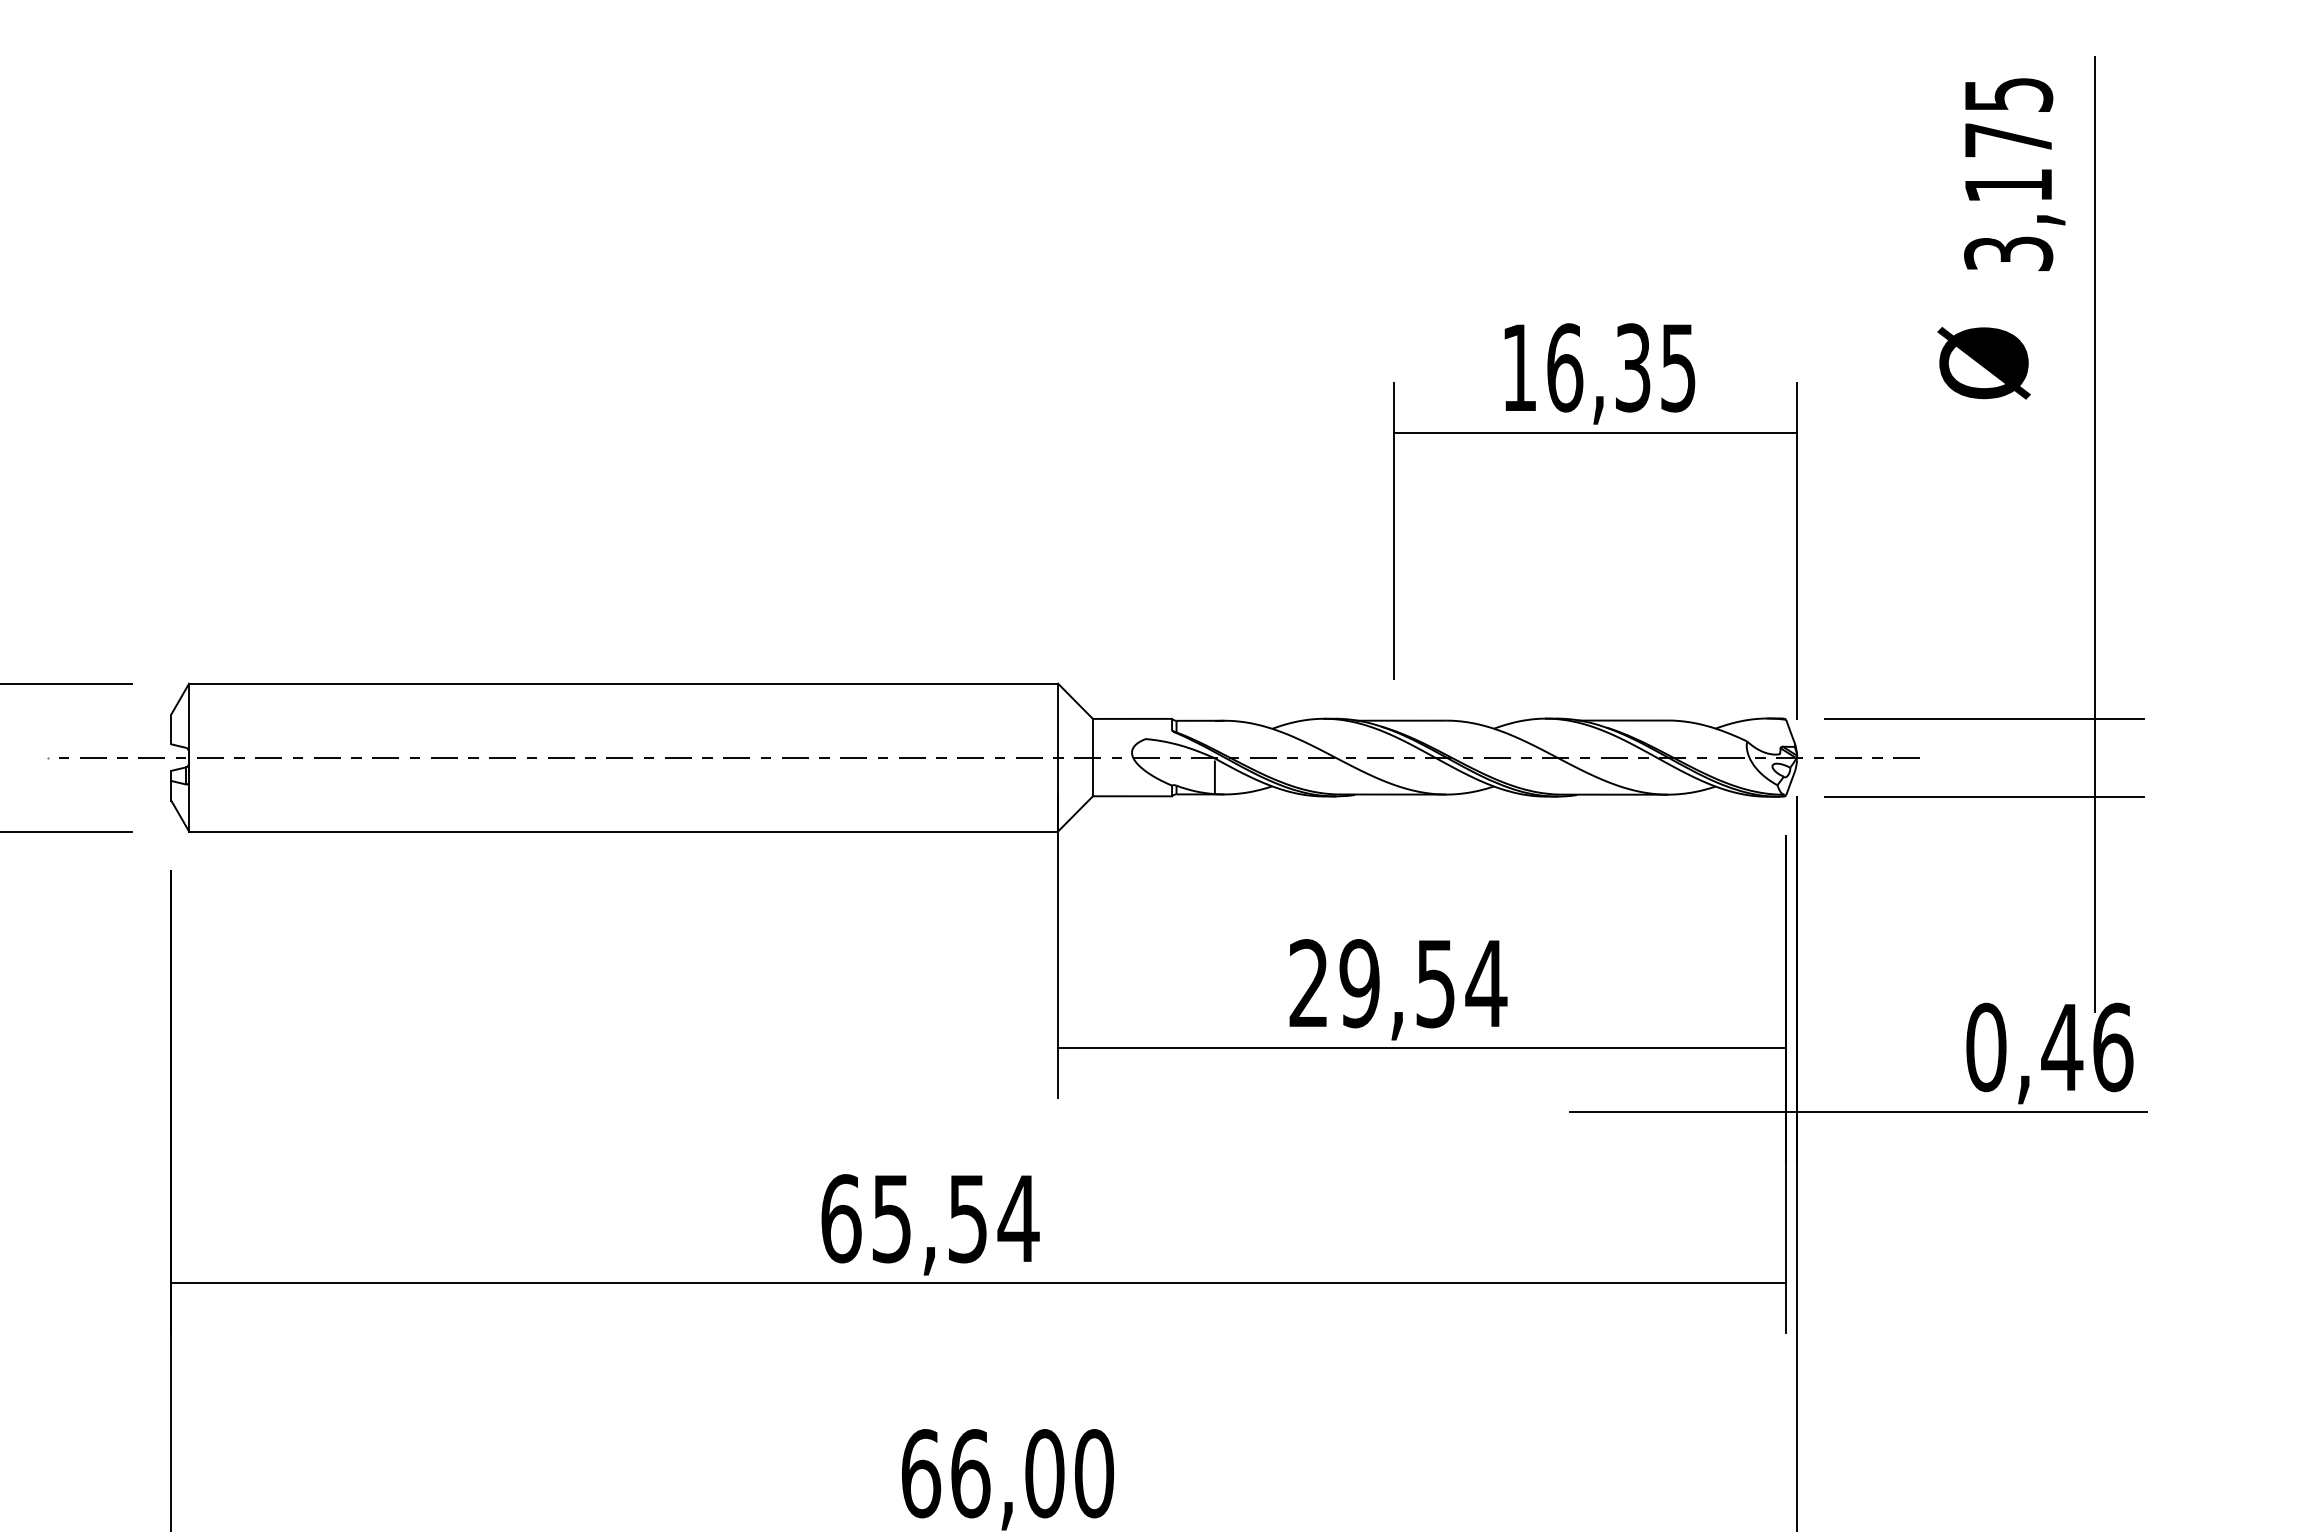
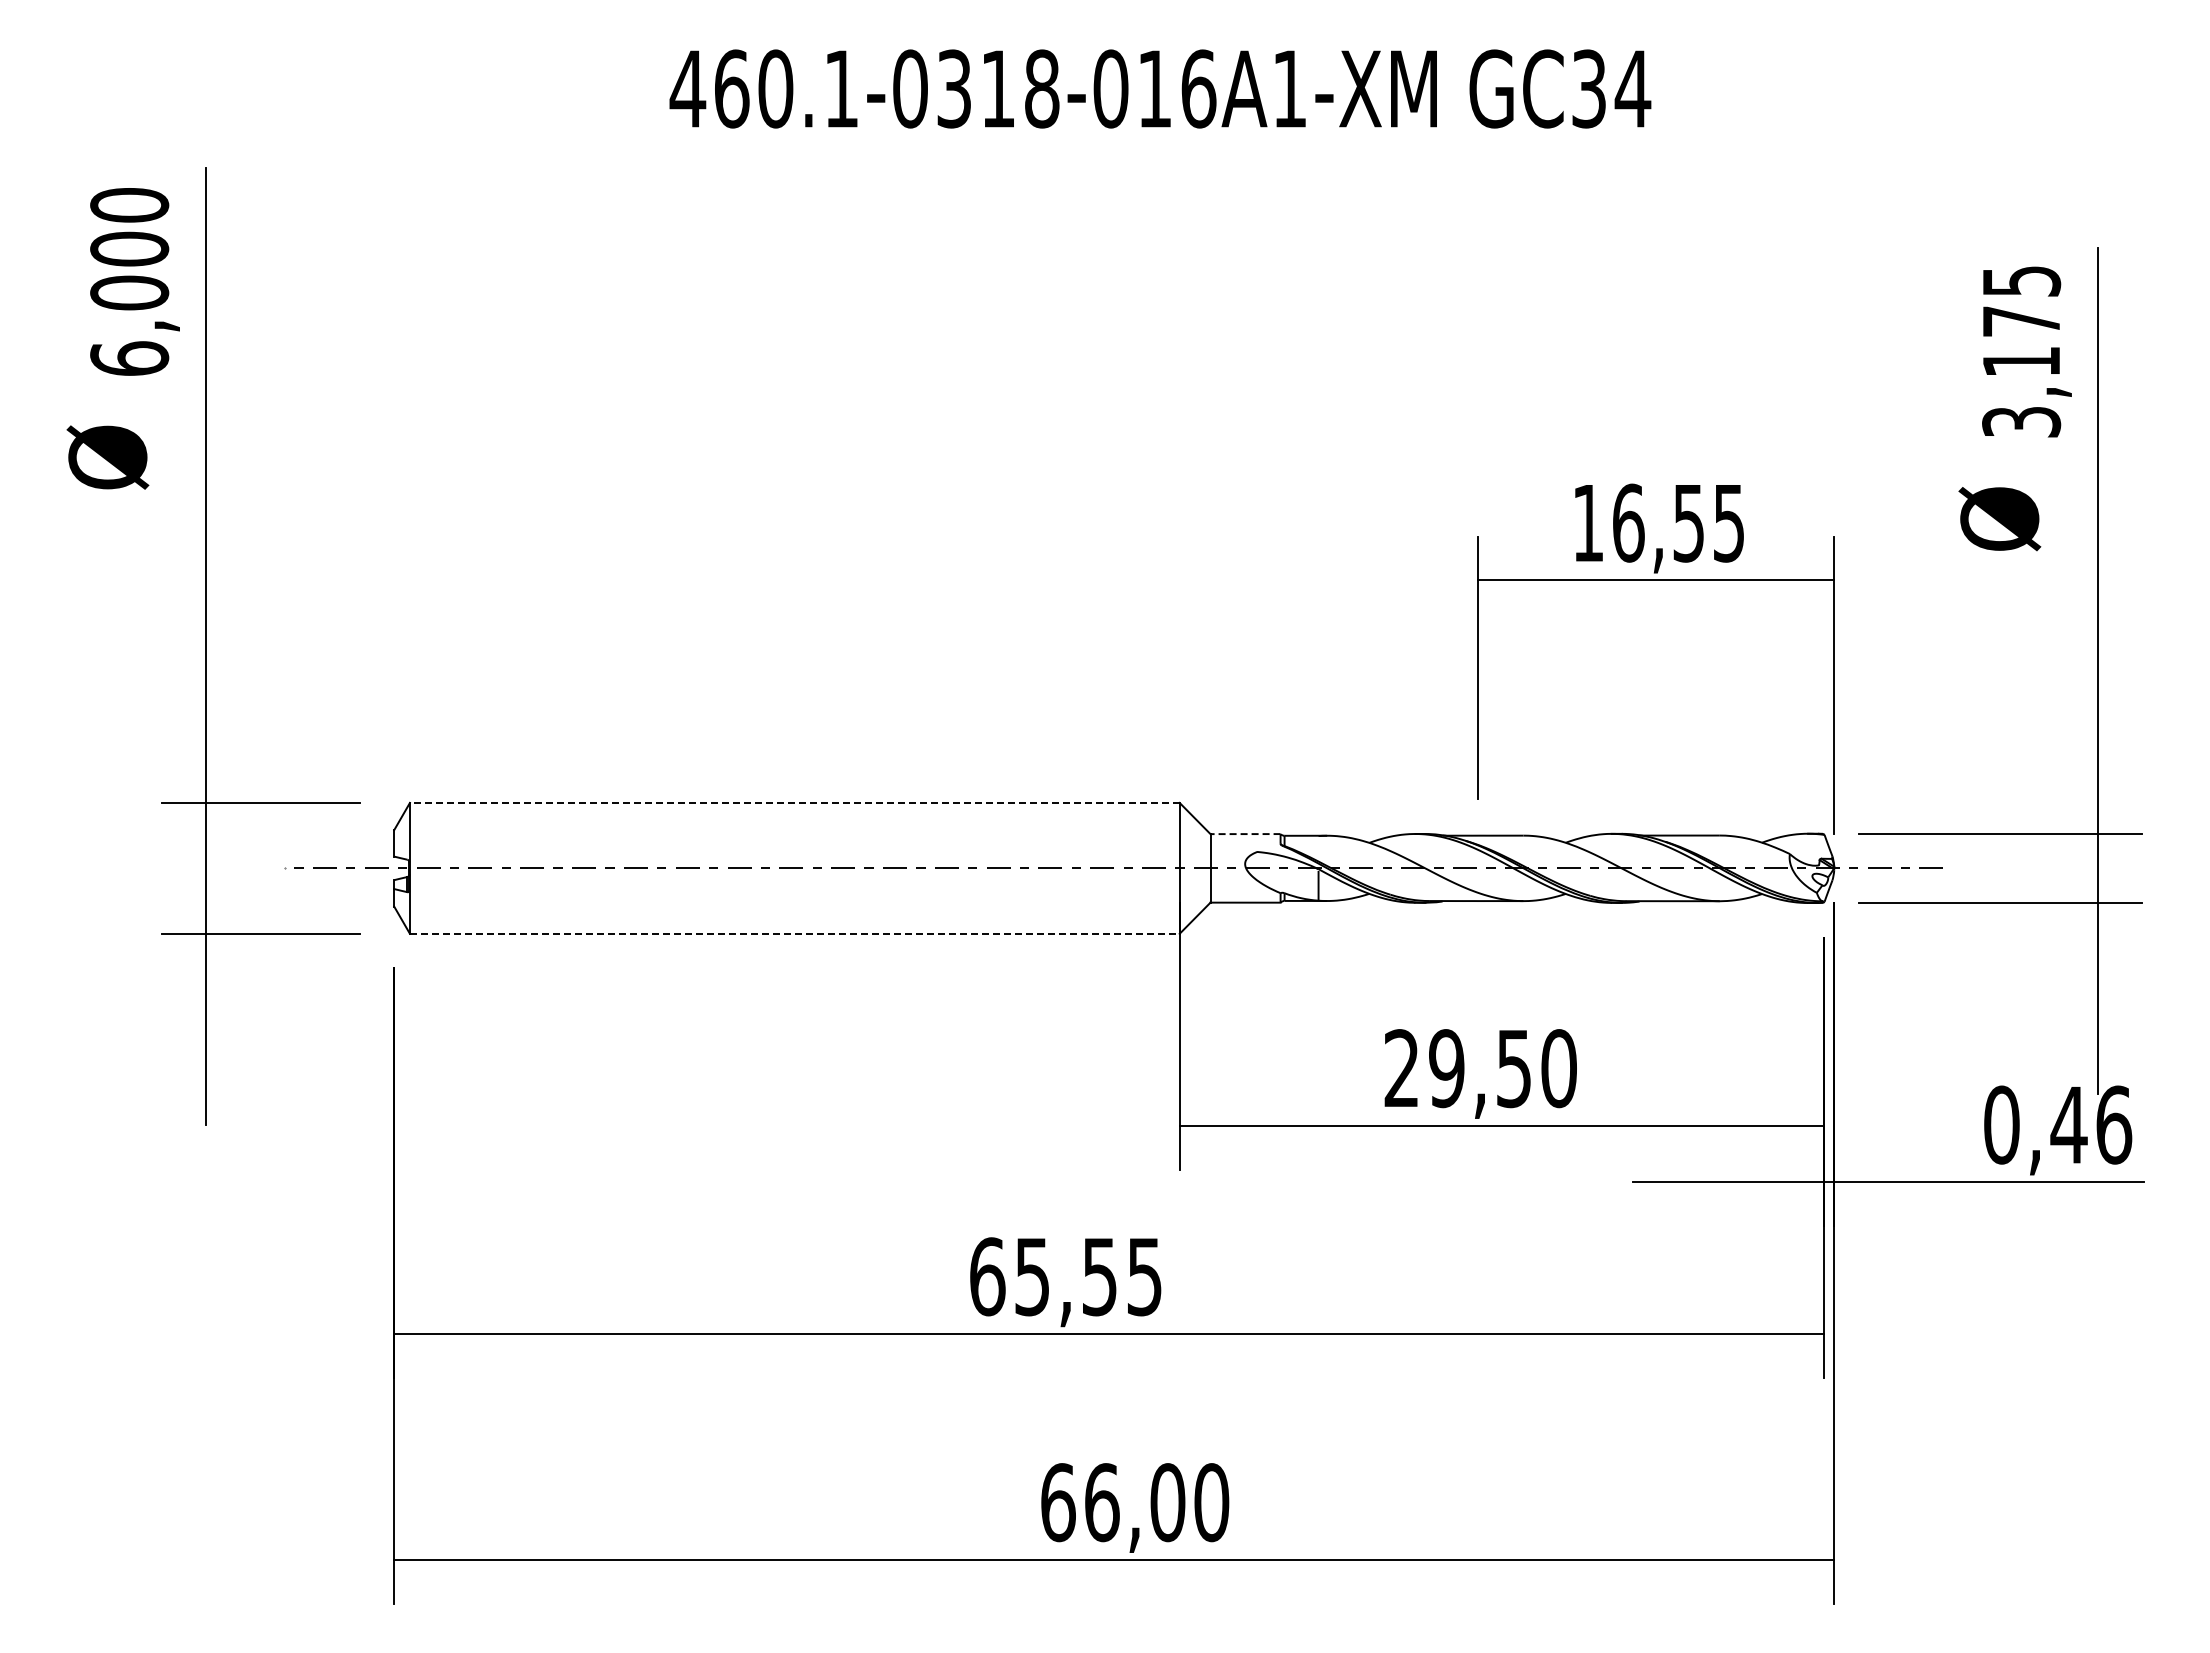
text: (1633, 367) -> (1689, 522), 16,35 -> 16,55
line: (623, 683) -> (794, 802), solid -> dashed
line: (1132, 719) -> (1245, 834), solid -> dashed
line: (623, 831) -> (794, 933), solid -> dashed
text: (1485, 983) -> (1558, 1068), 29,54 -> 29,50
text: (1018, 1219) -> (1144, 1277), 65,54 -> 65,55

